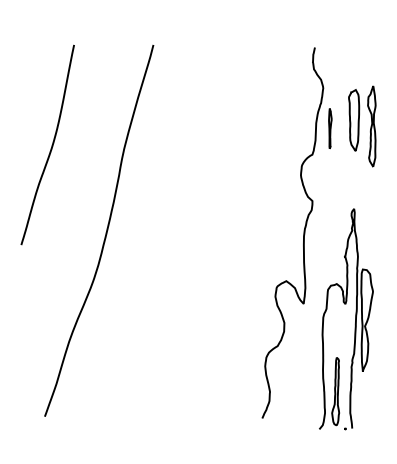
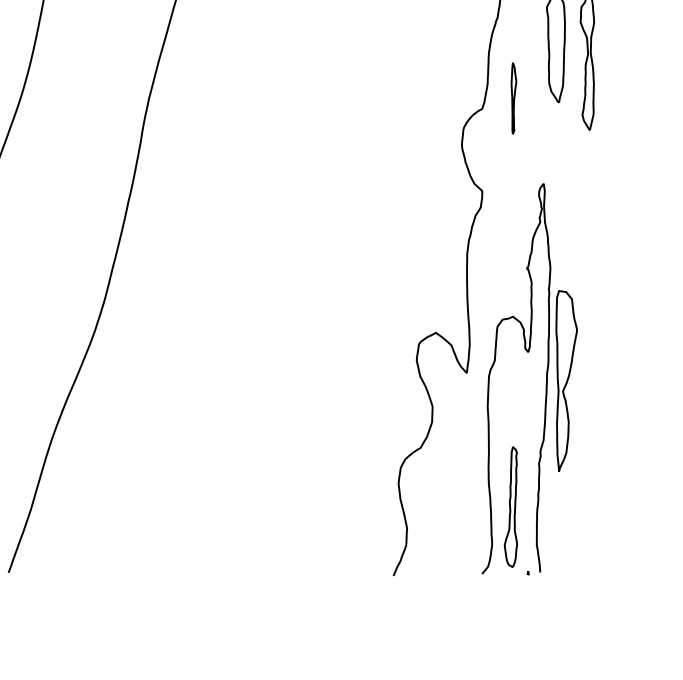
line: (330, 128) -> (514, 98), moved
part: (355, 319) -> (546, 379), moved

